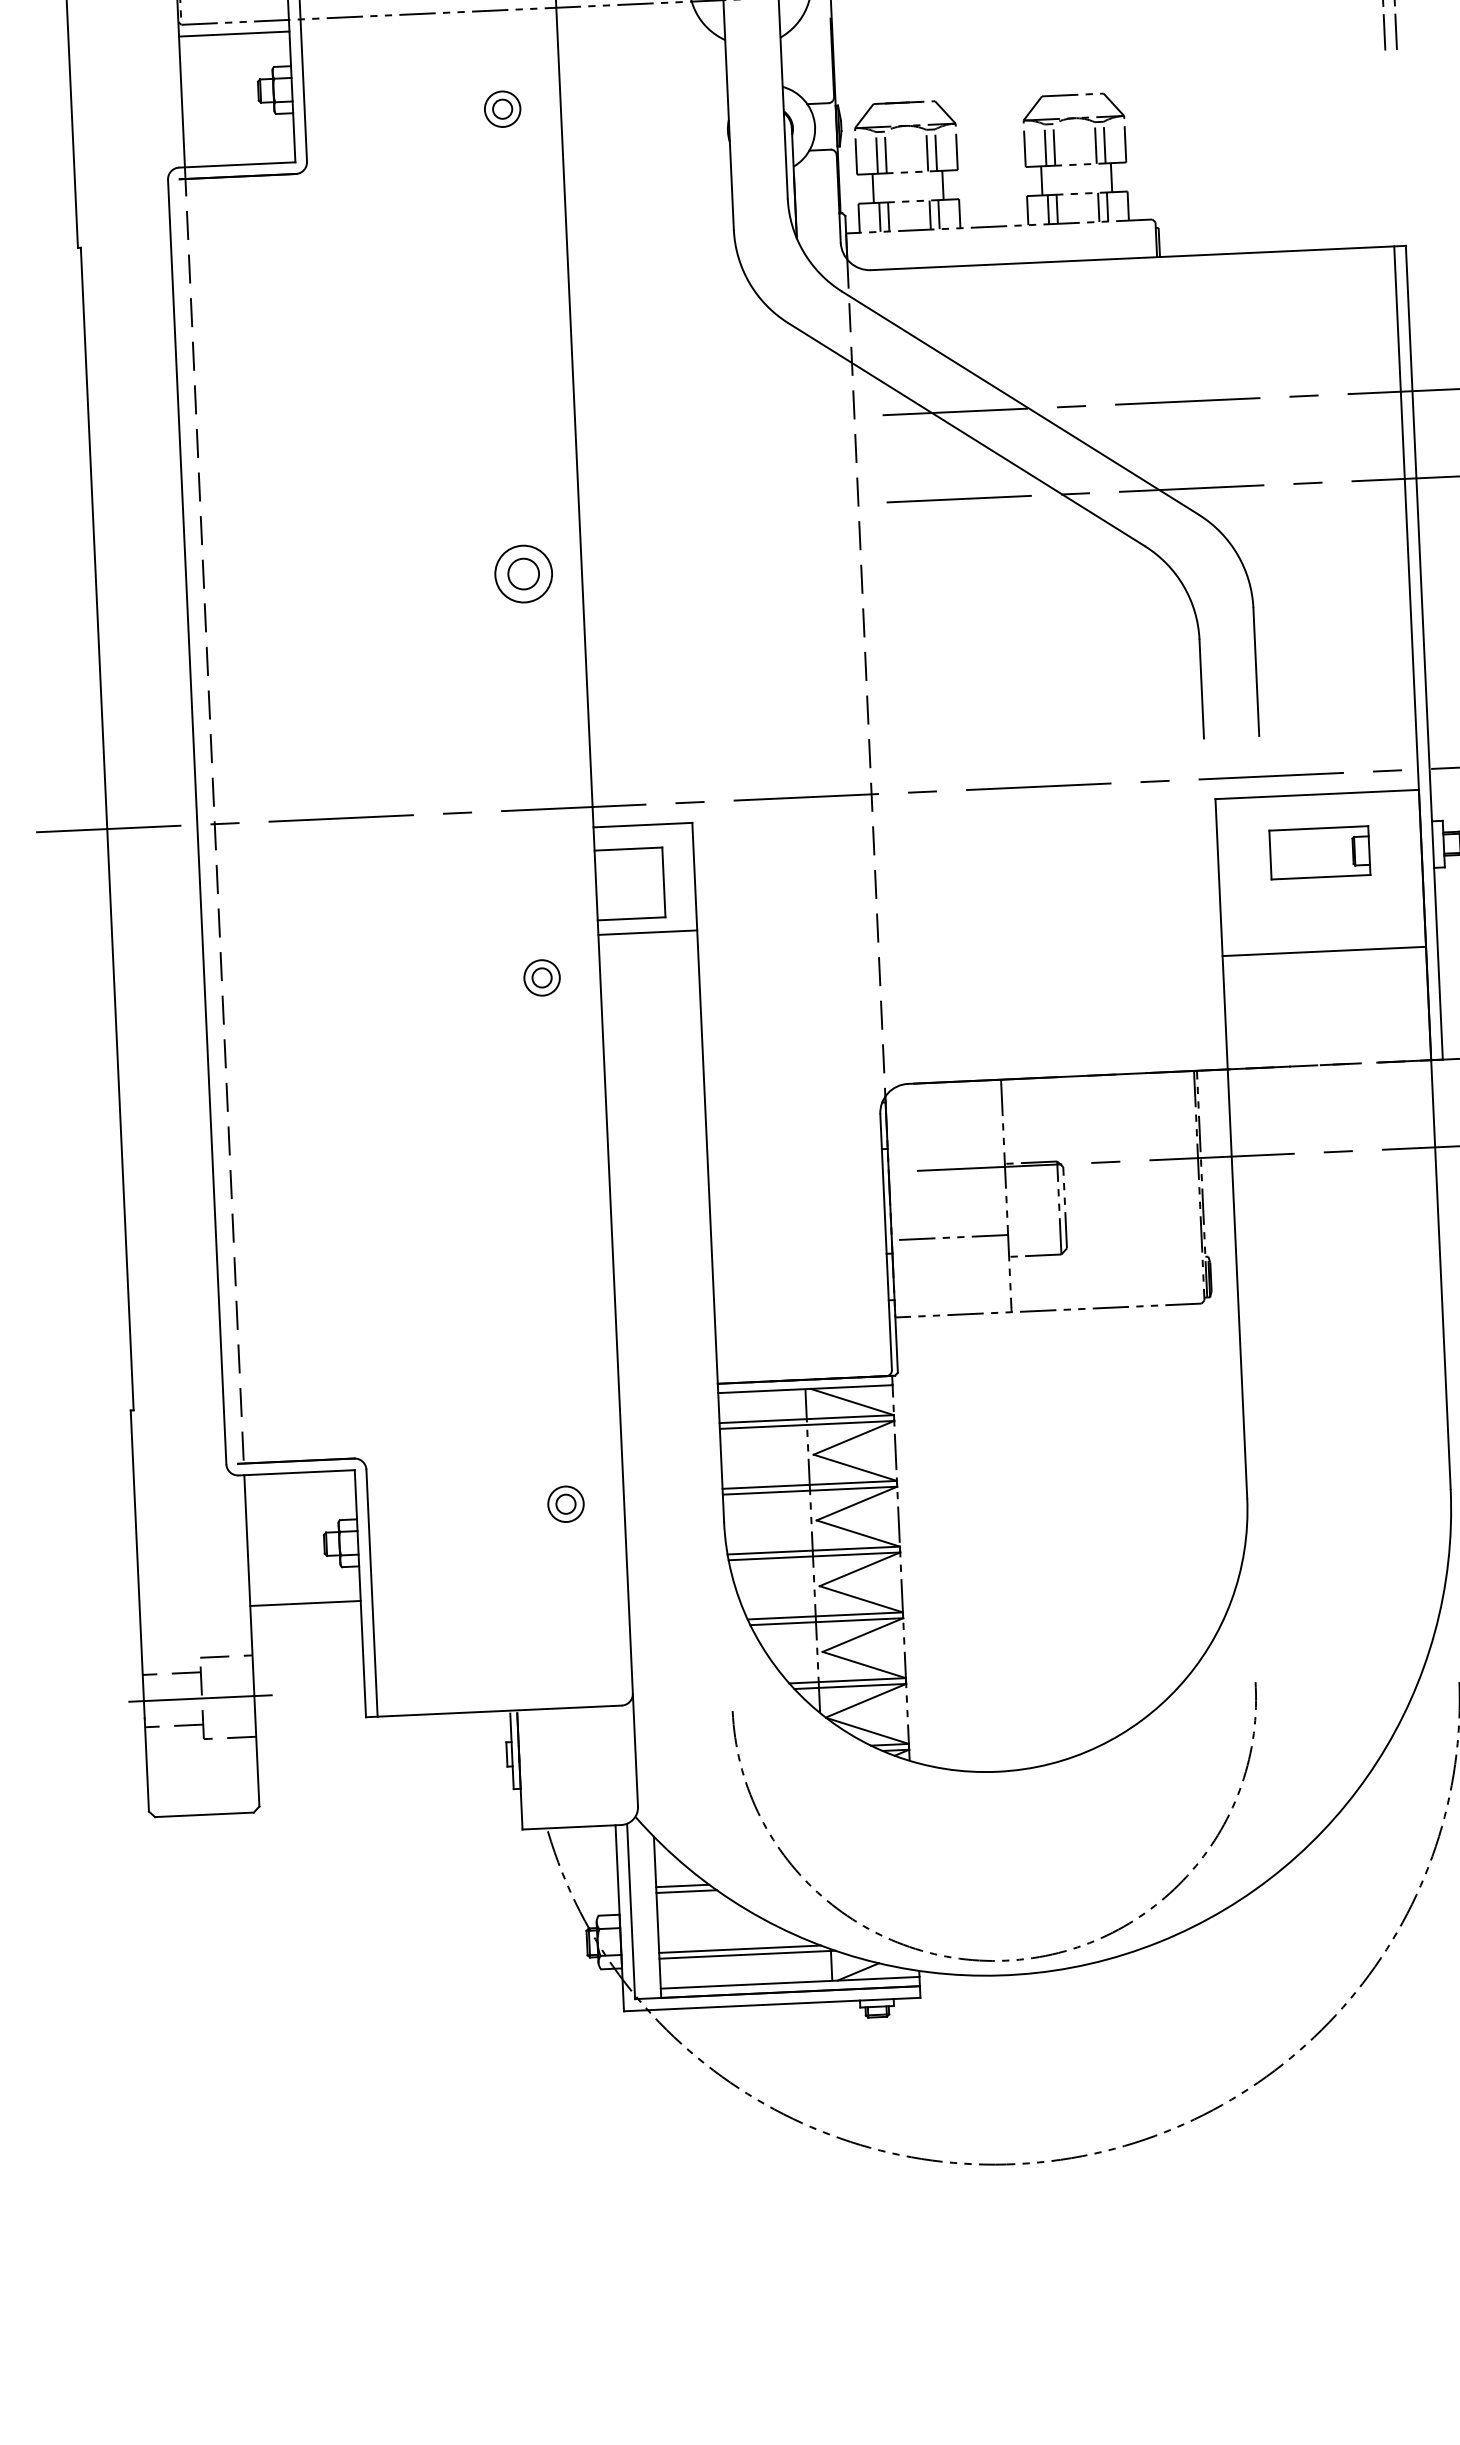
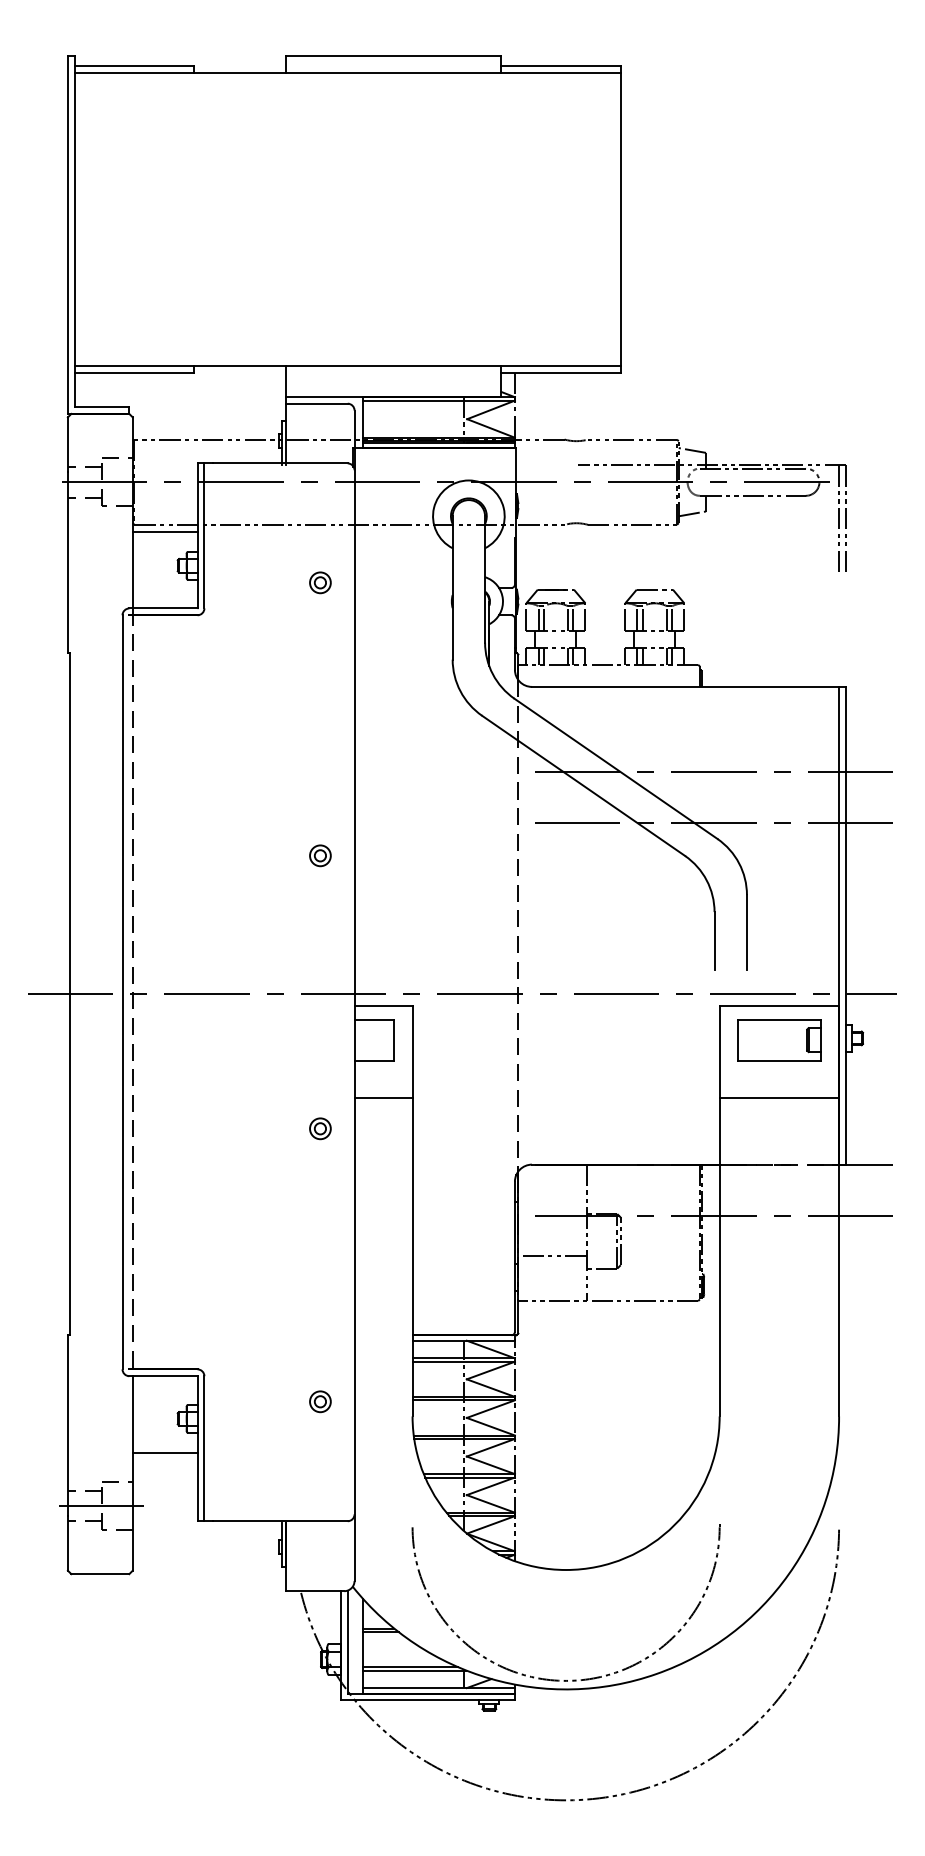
part: (523, 573) -> (320, 855), size x0.62
part: (1320, 853) -> (779, 1040), size x1.43
line: (647, 933) -> (383, 1098), moved
part: (542, 977) -> (320, 1128), moved

